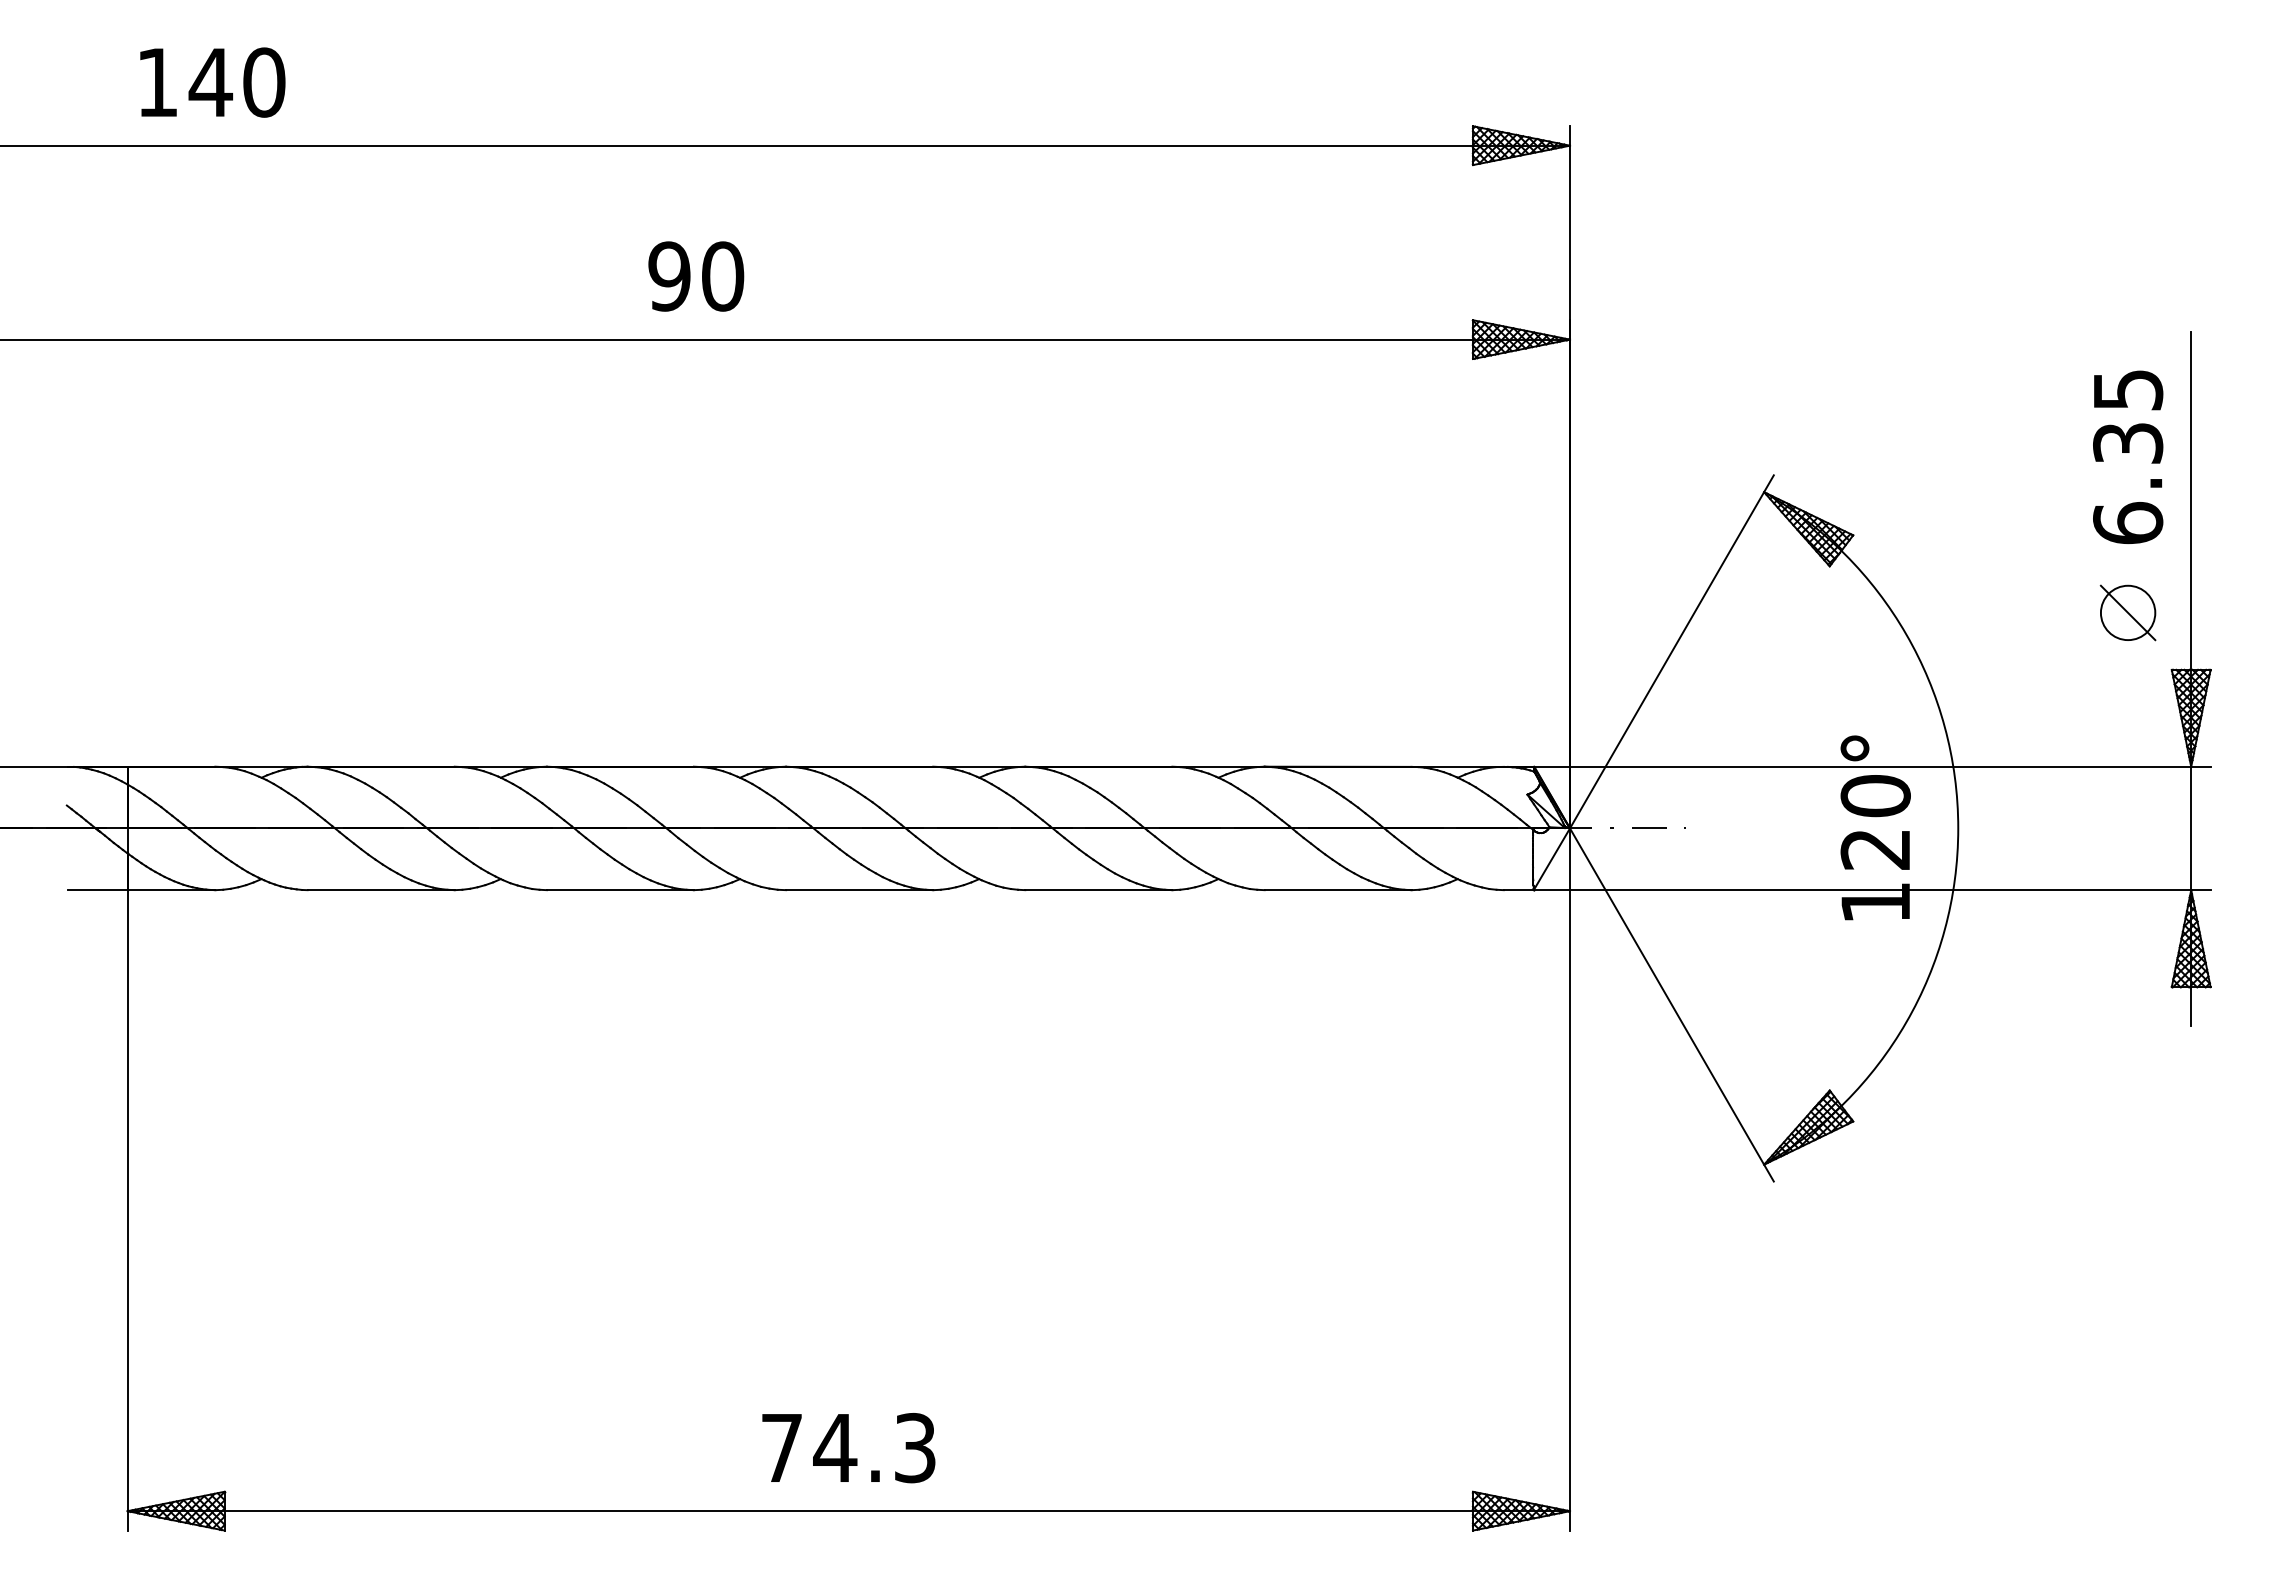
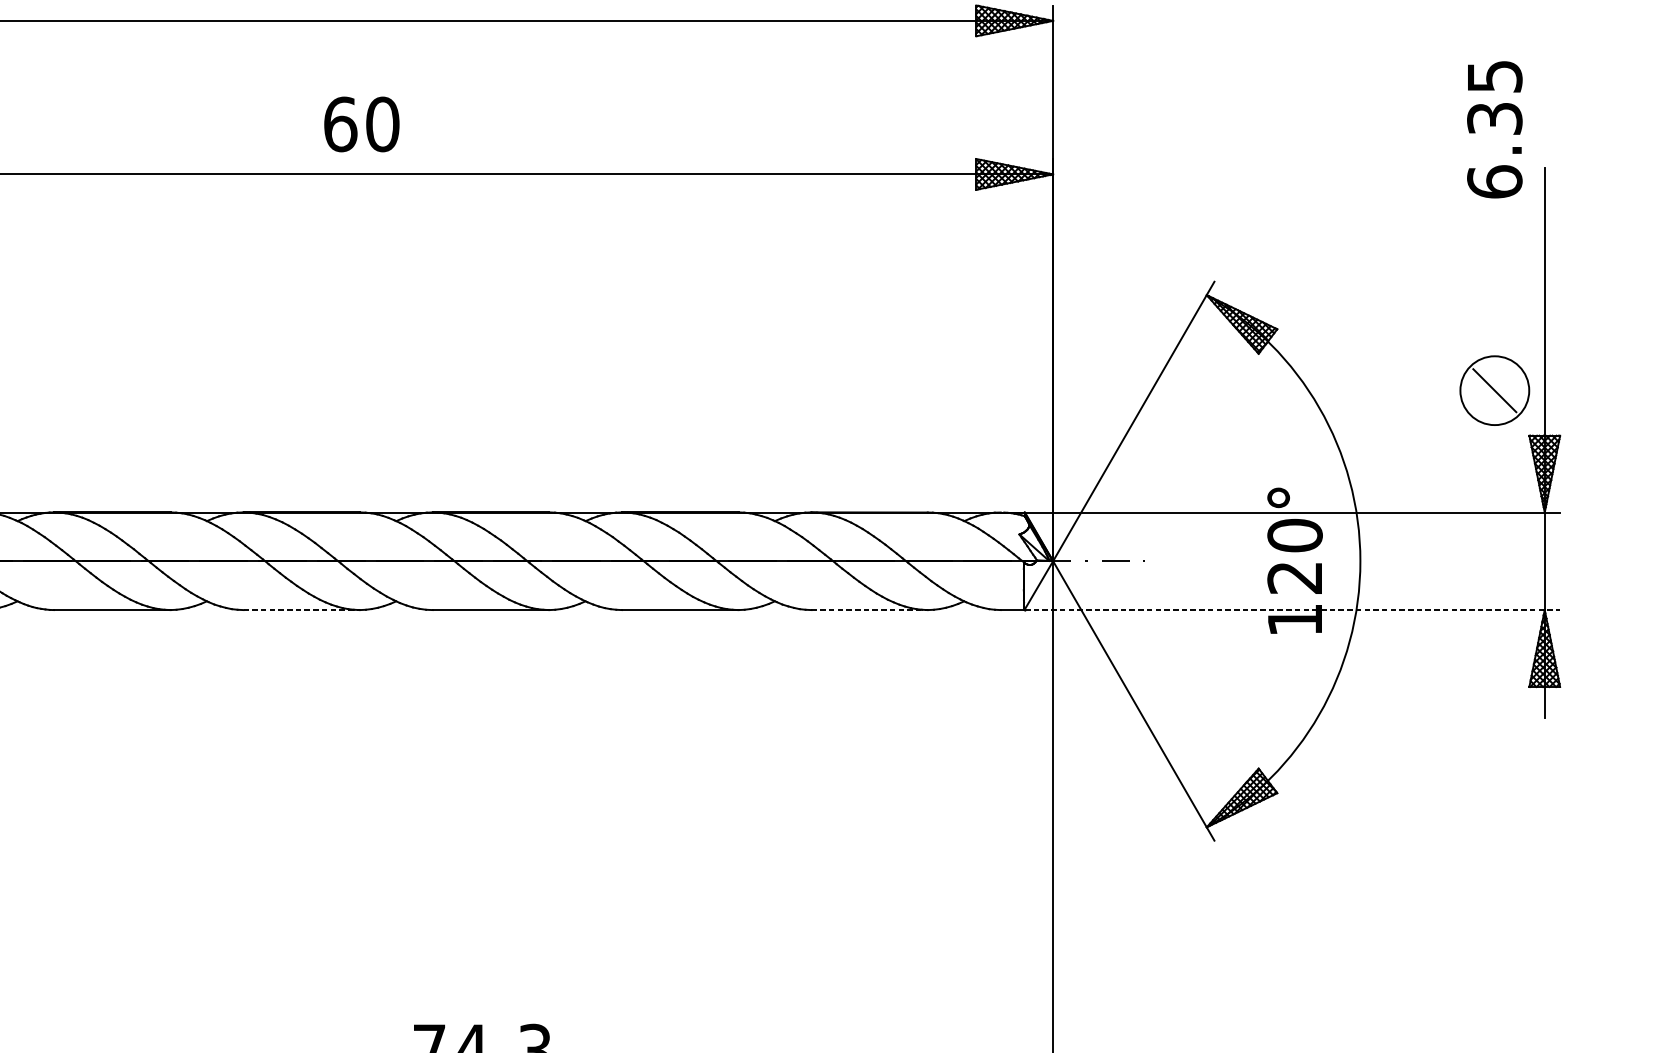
text: (669, 276) -> (340, 124), 90 -> 60
text: (2128, 456) -> (1495, 129), moved
circle: (2127, 612) -> (1494, 390), size x1.6
line: (620, 890) -> (301, 610), solid -> dashed
line: (1338, 890) -> (869, 610), solid -> dashed
line: (1873, 890) -> (1293, 610), solid -> dashed

